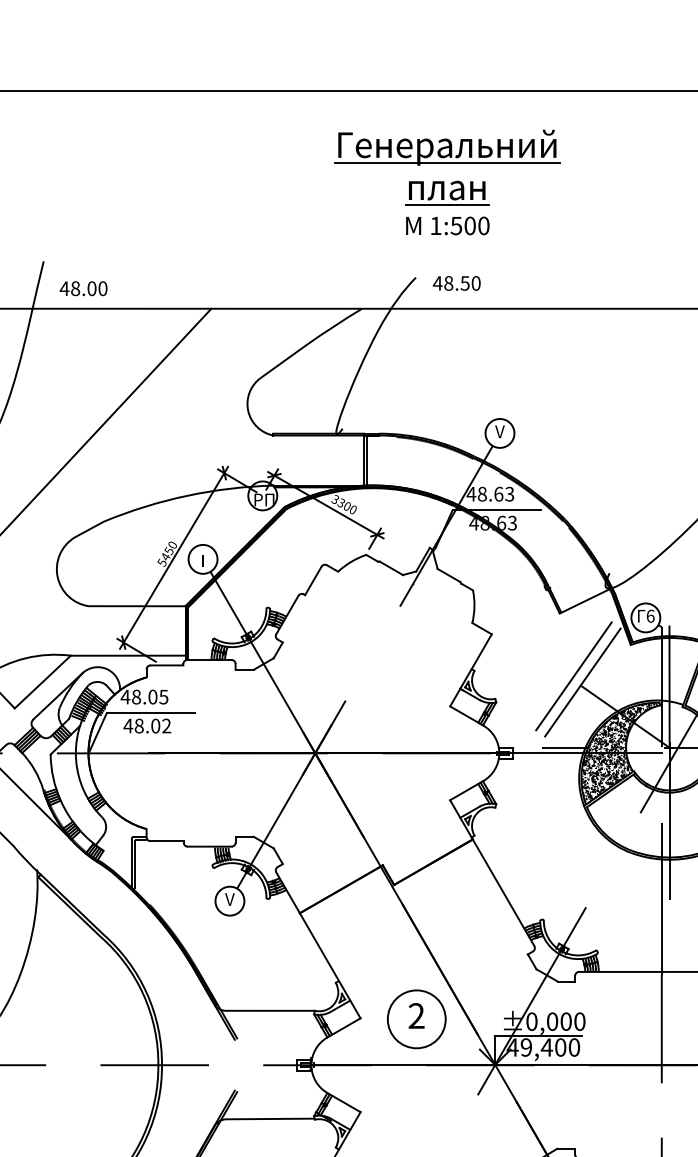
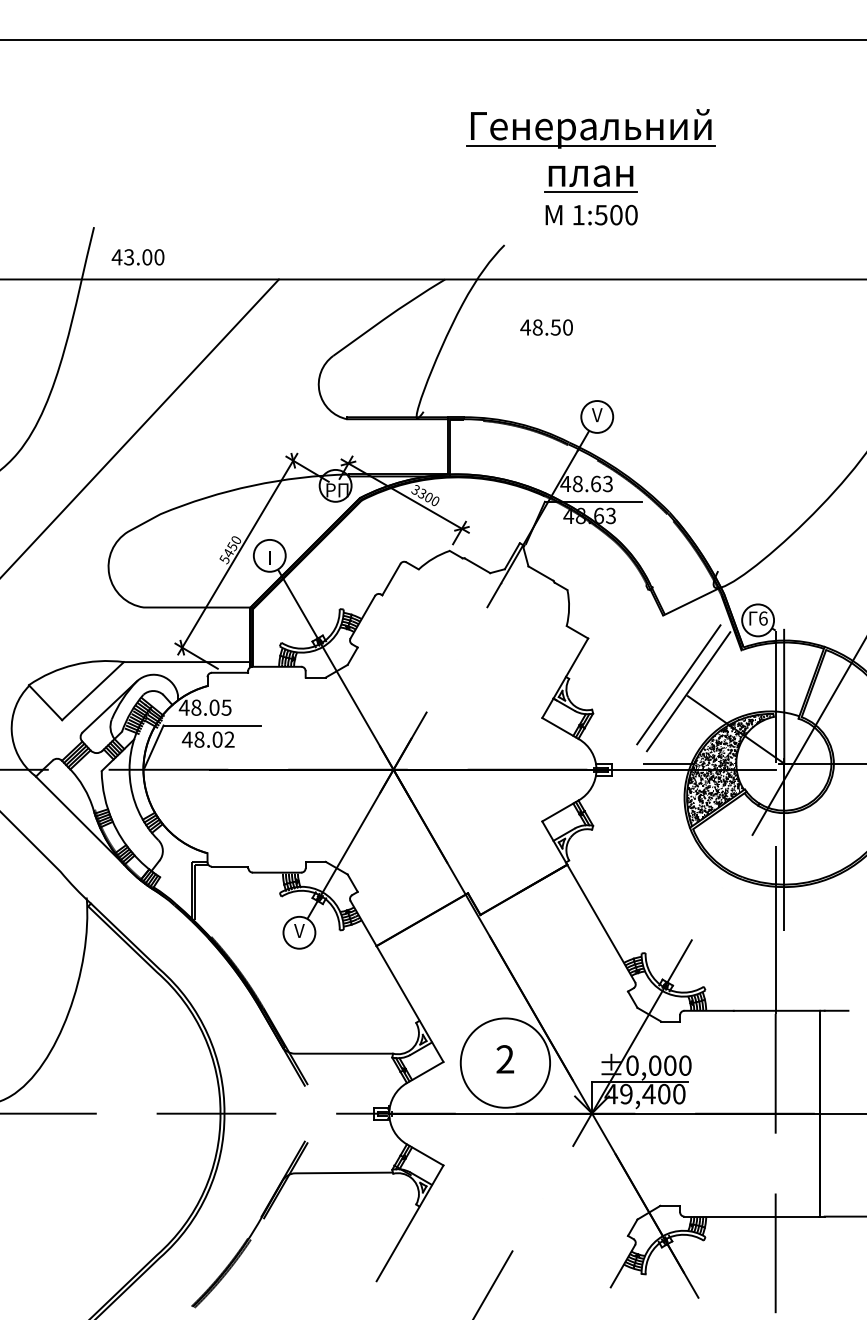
part: (446, 182) -> (590, 167), moved
text: (456, 283) -> (546, 327), moved
text: (75, 288) -> (129, 257), 48.00 -> 43.00
circle: (416, 1019) -> (505, 1063), size x1.4

